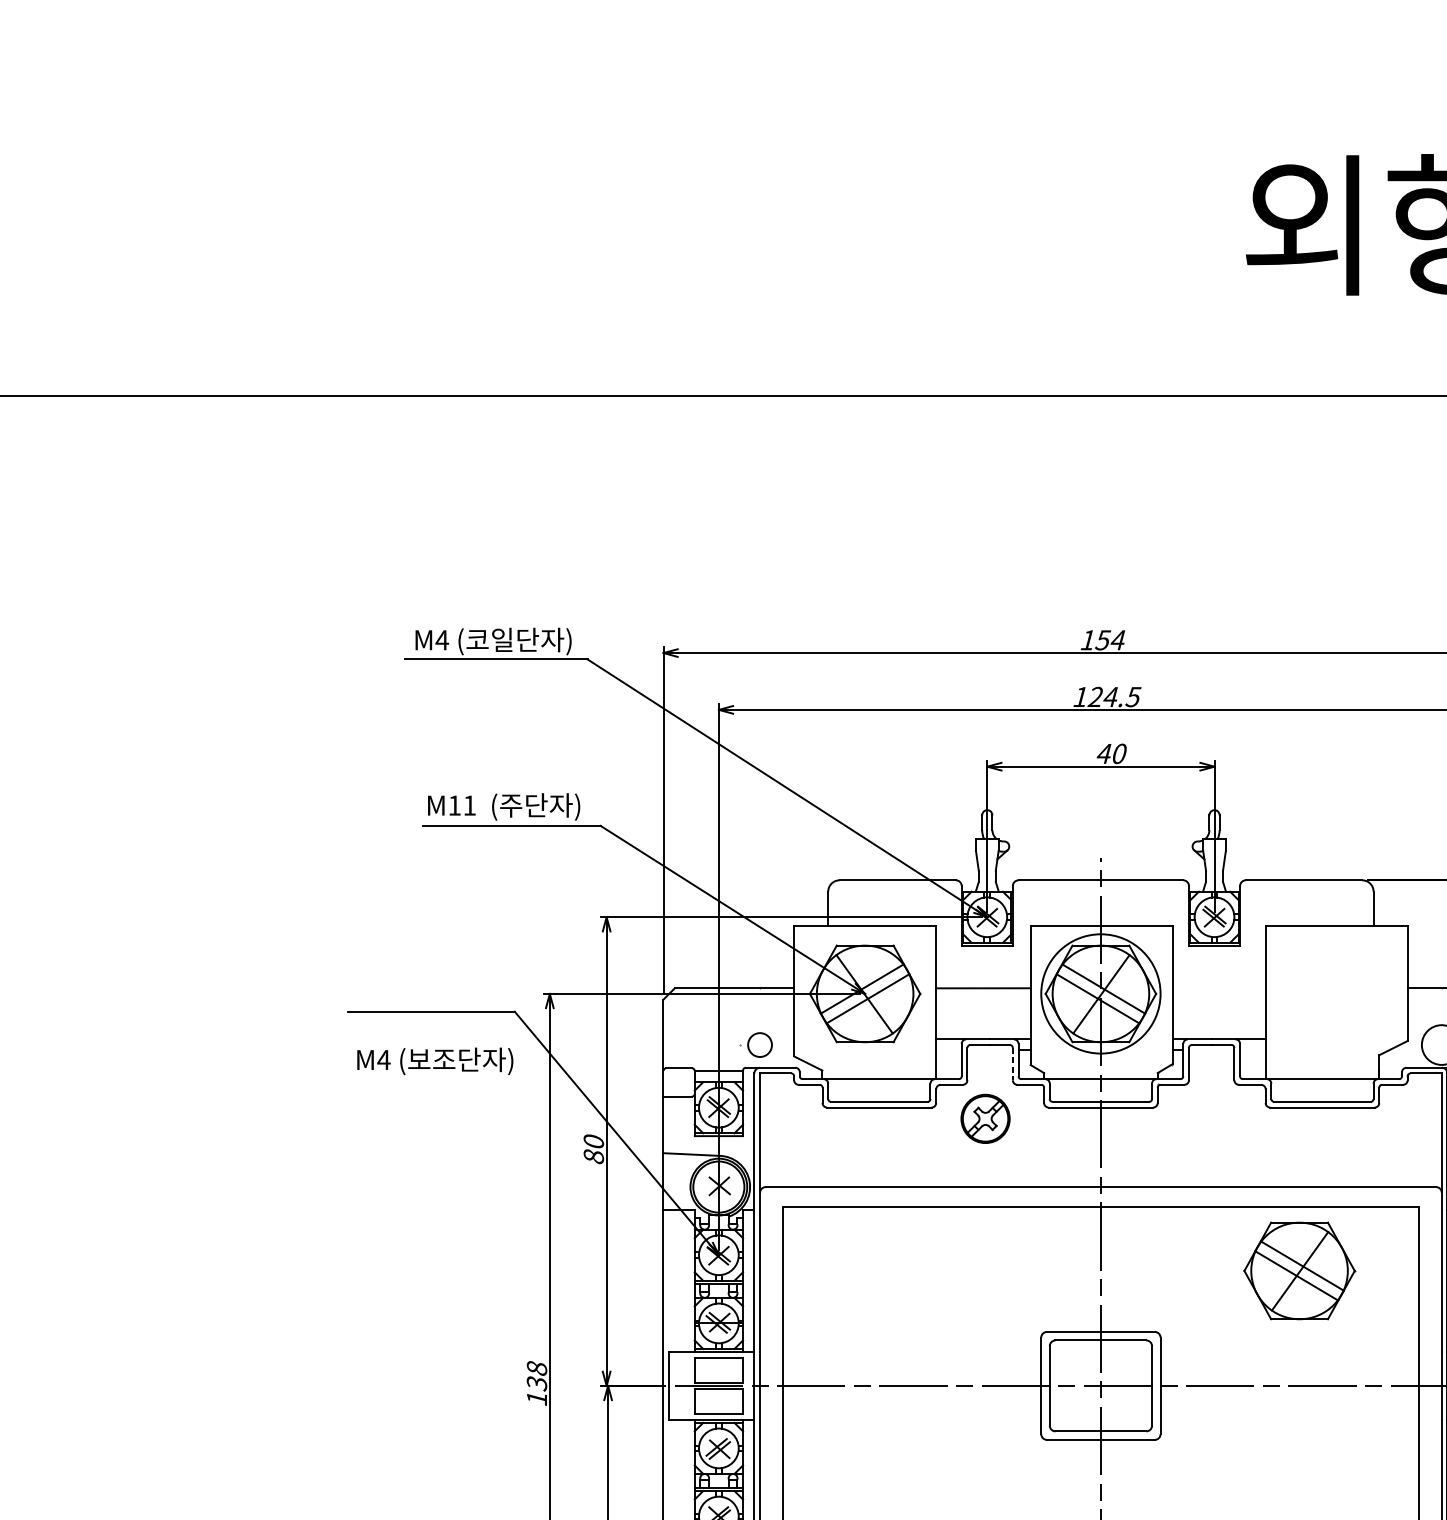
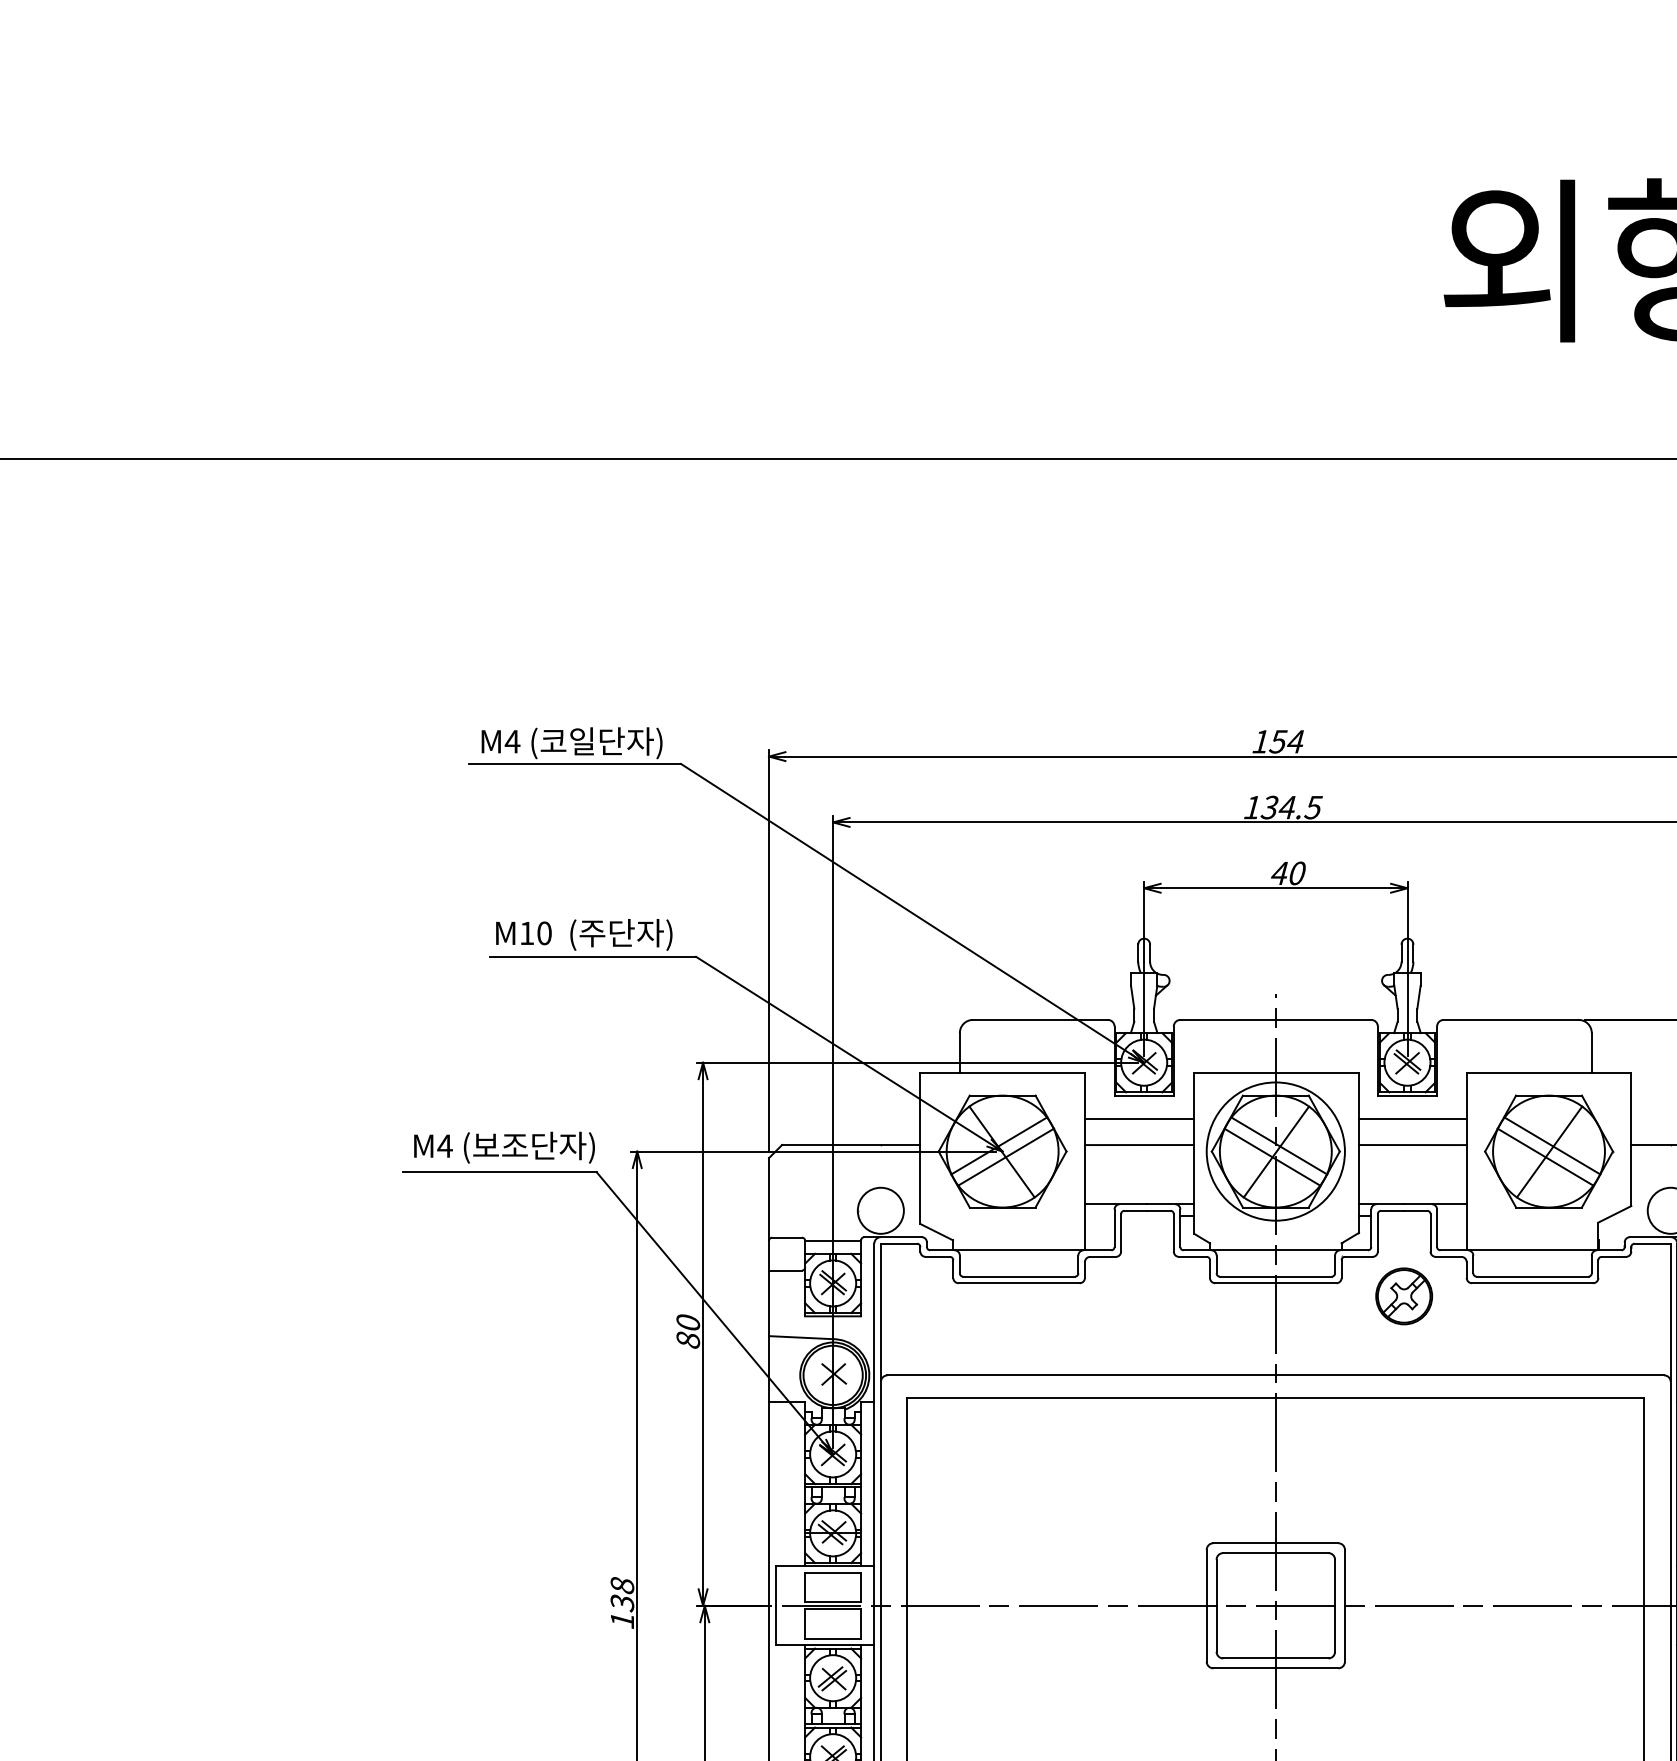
text: (1095, 697) -> (1269, 807), 124.5 -> 134.5
text: (469, 805) -> (544, 933), M11 -> M10
line: (982, 965) -> (1138, 1118), added
line: (1218, 965) -> (1412, 1118), added
line: (1218, 988) -> (1412, 1145), added
circle: (759, 1044) -> (880, 1210), size x1.67
text: (435, 1061) -> (504, 1147), moved
line: (1012, 1063) -> (1173, 1232), dashed -> solid
part: (985, 1119) -> (1404, 1296), moved
part: (1299, 1270) -> (1549, 1151), moved

